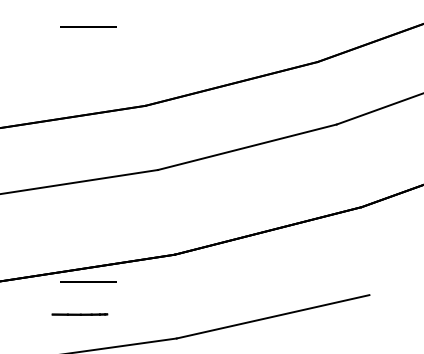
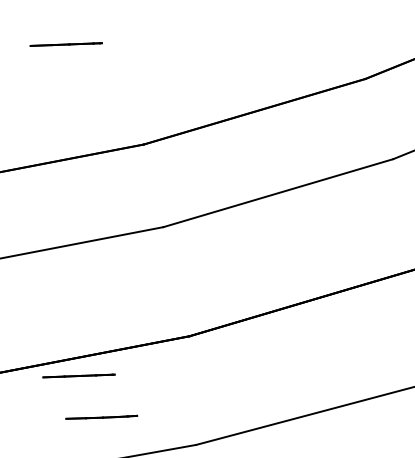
line: (79, 314) -> (101, 417), moved

